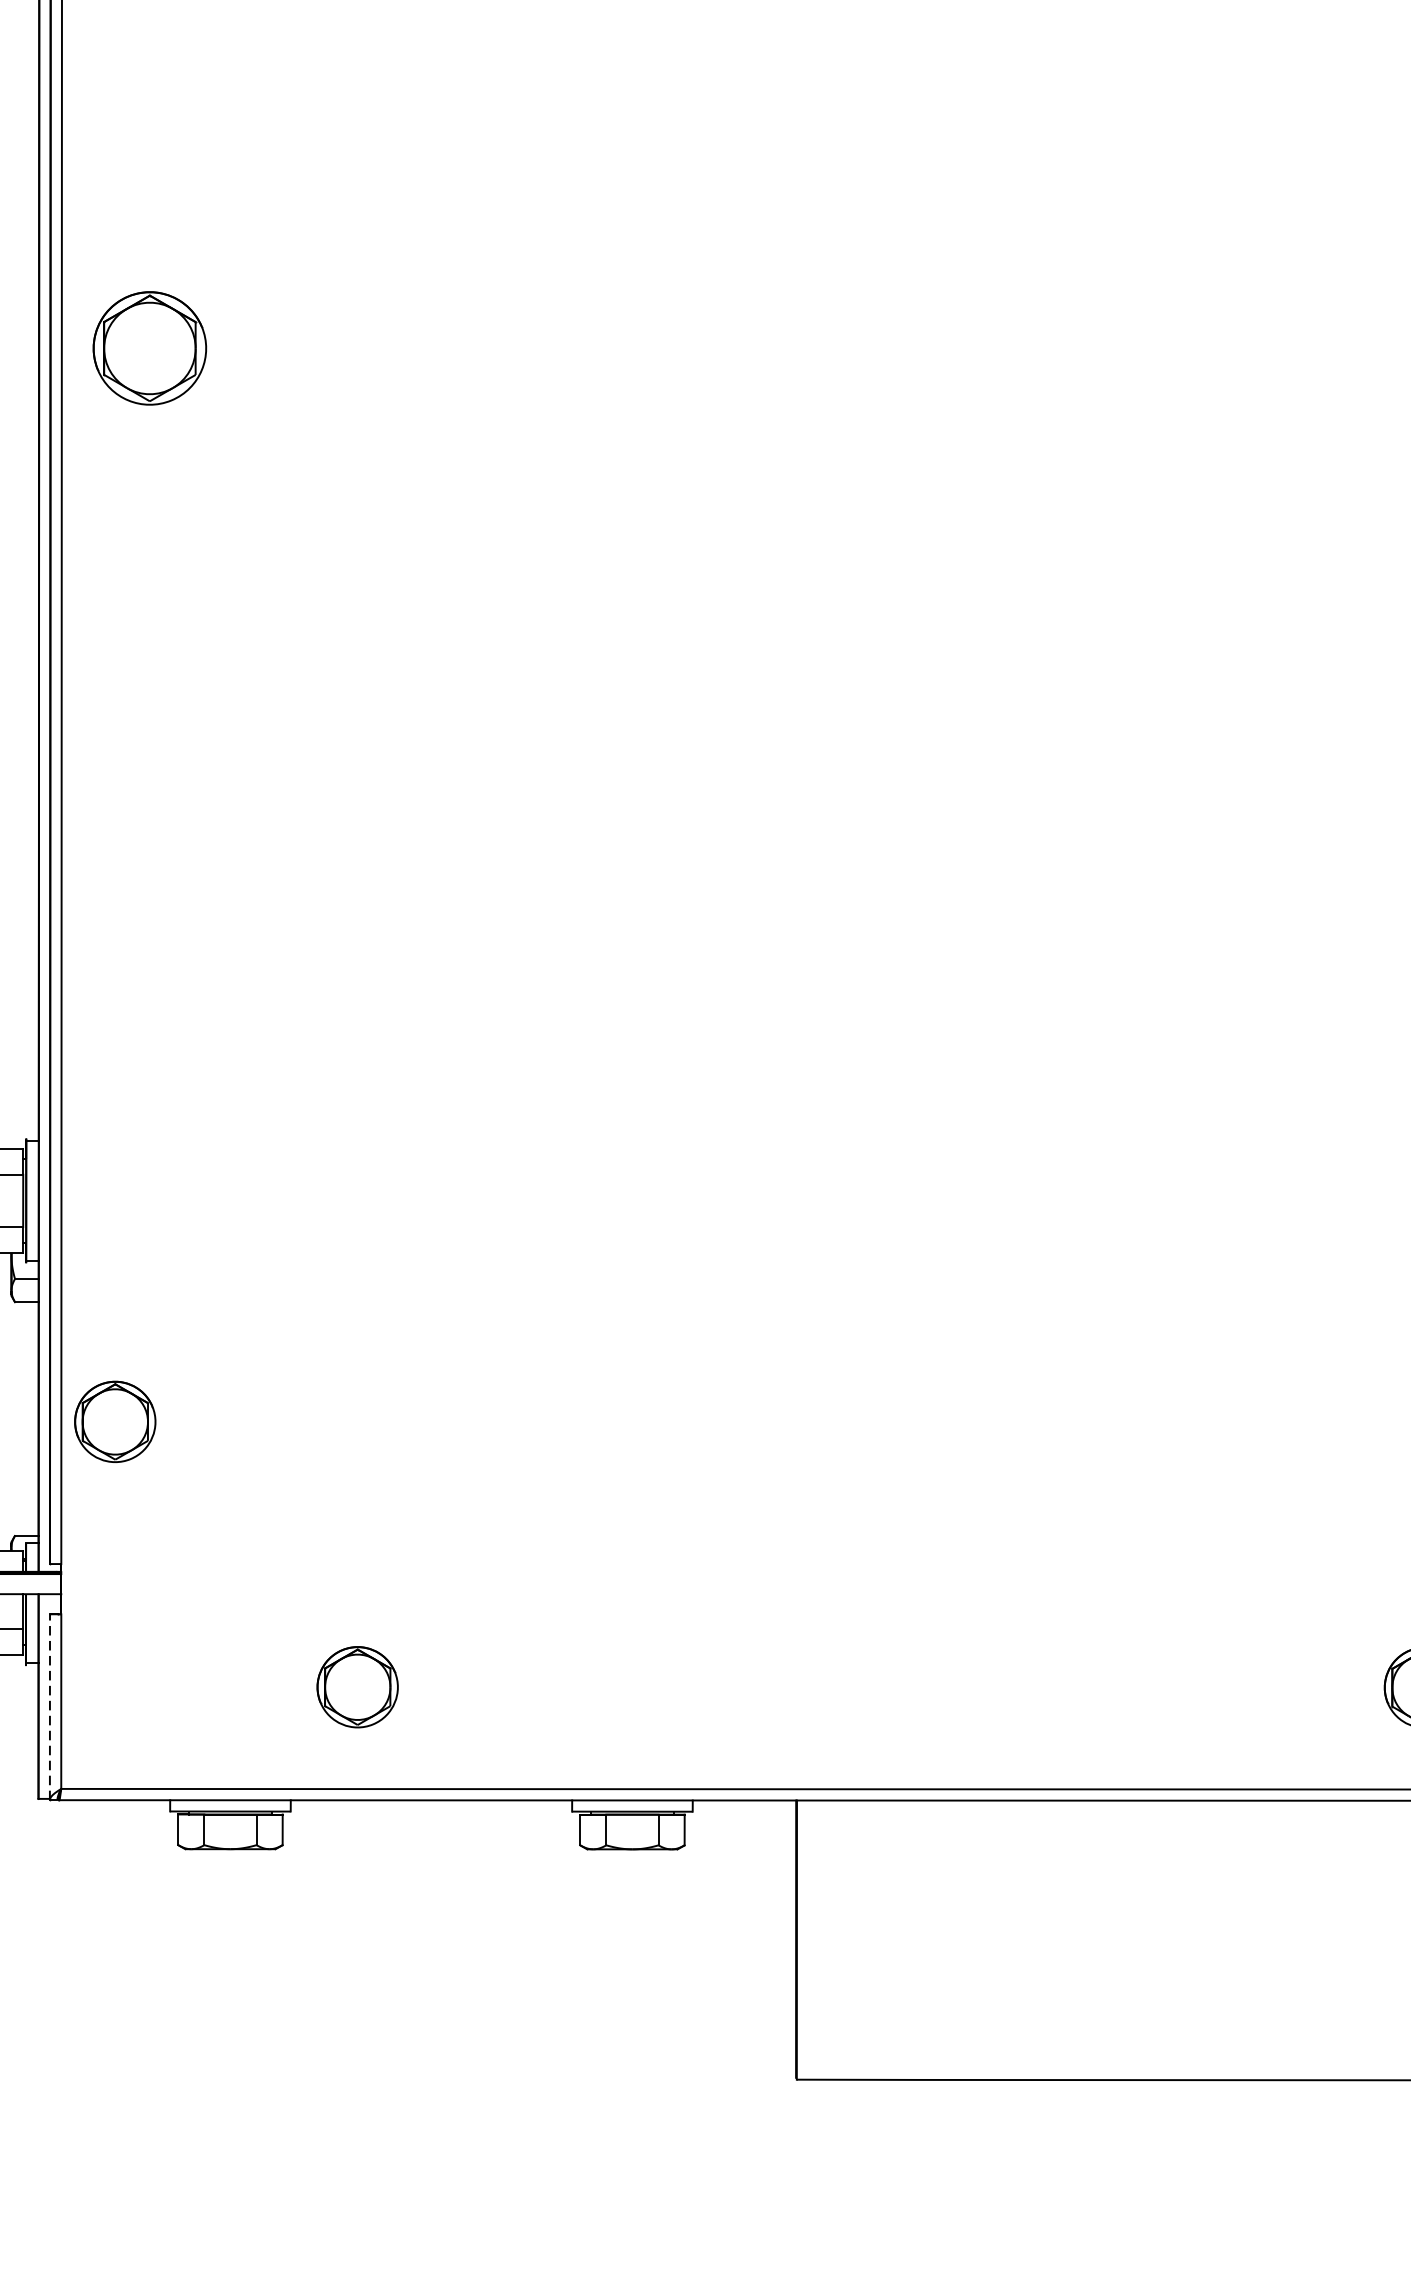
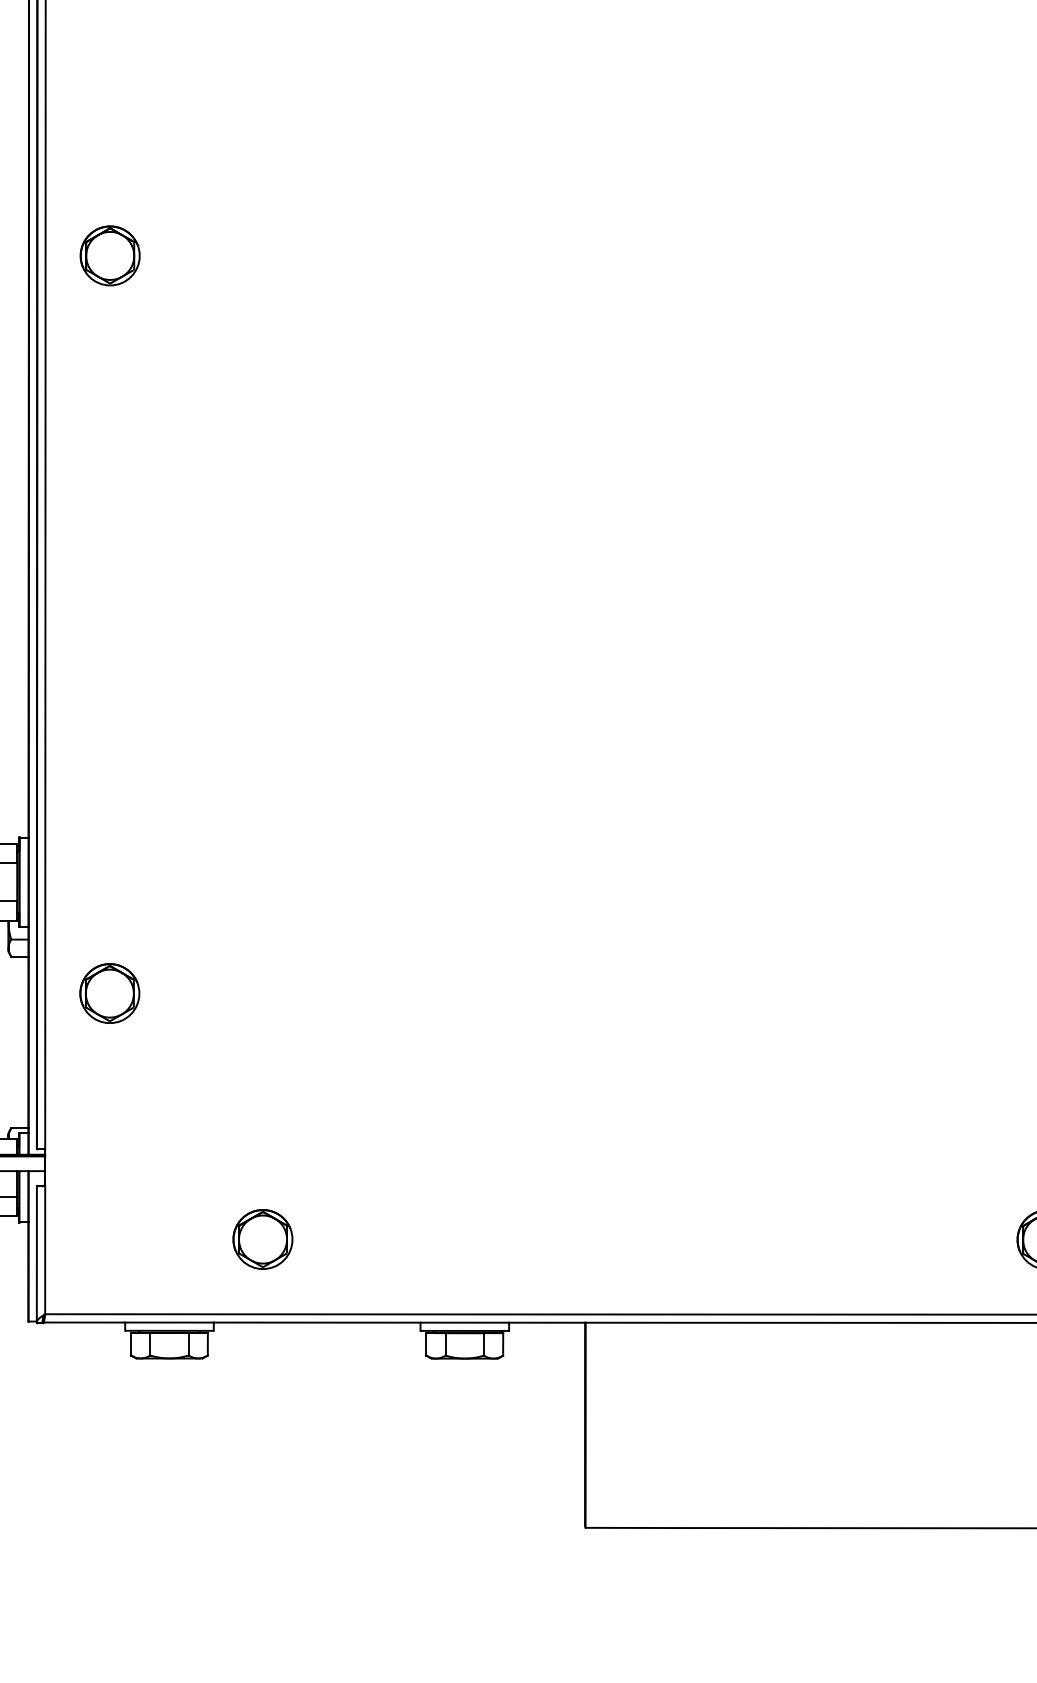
part: (148, 347) -> (109, 255), size x0.71
part: (114, 1421) -> (109, 993), moved
line: (49, 1706) -> (36, 1253), dashed -> solid

